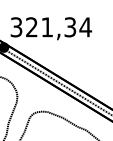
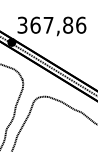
text: (59, 26) -> (58, 24), 321,34 -> 367,86

